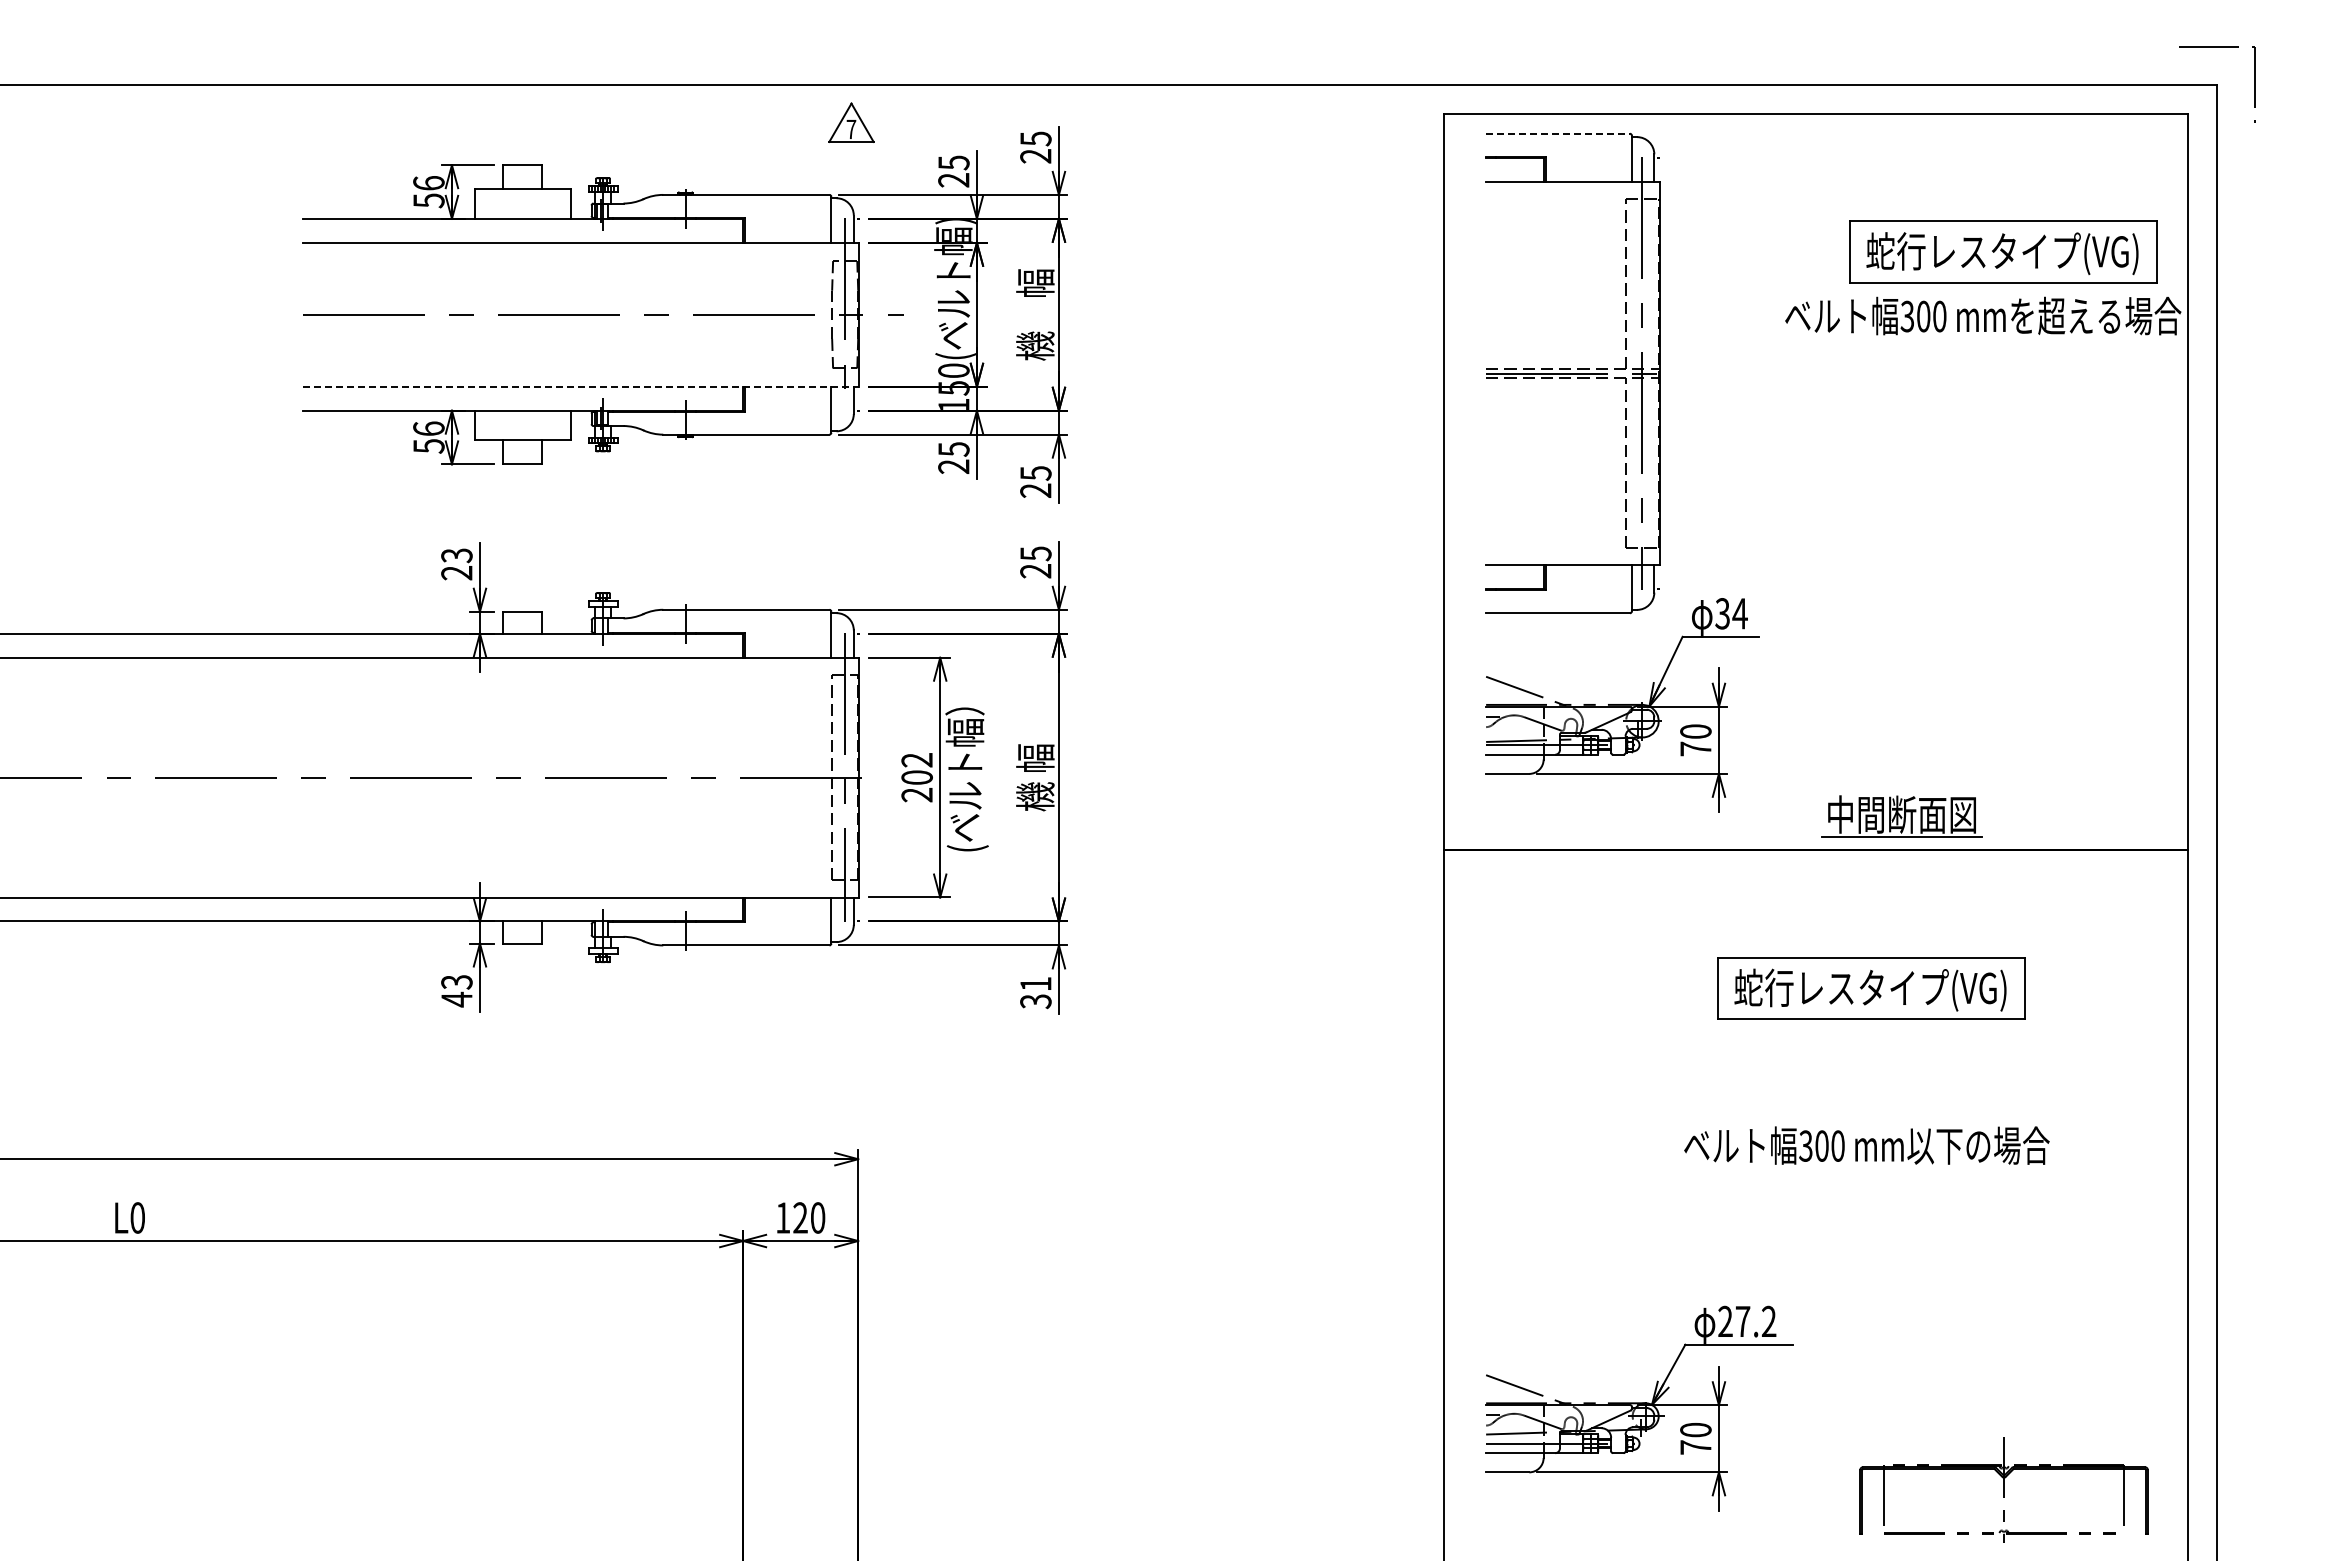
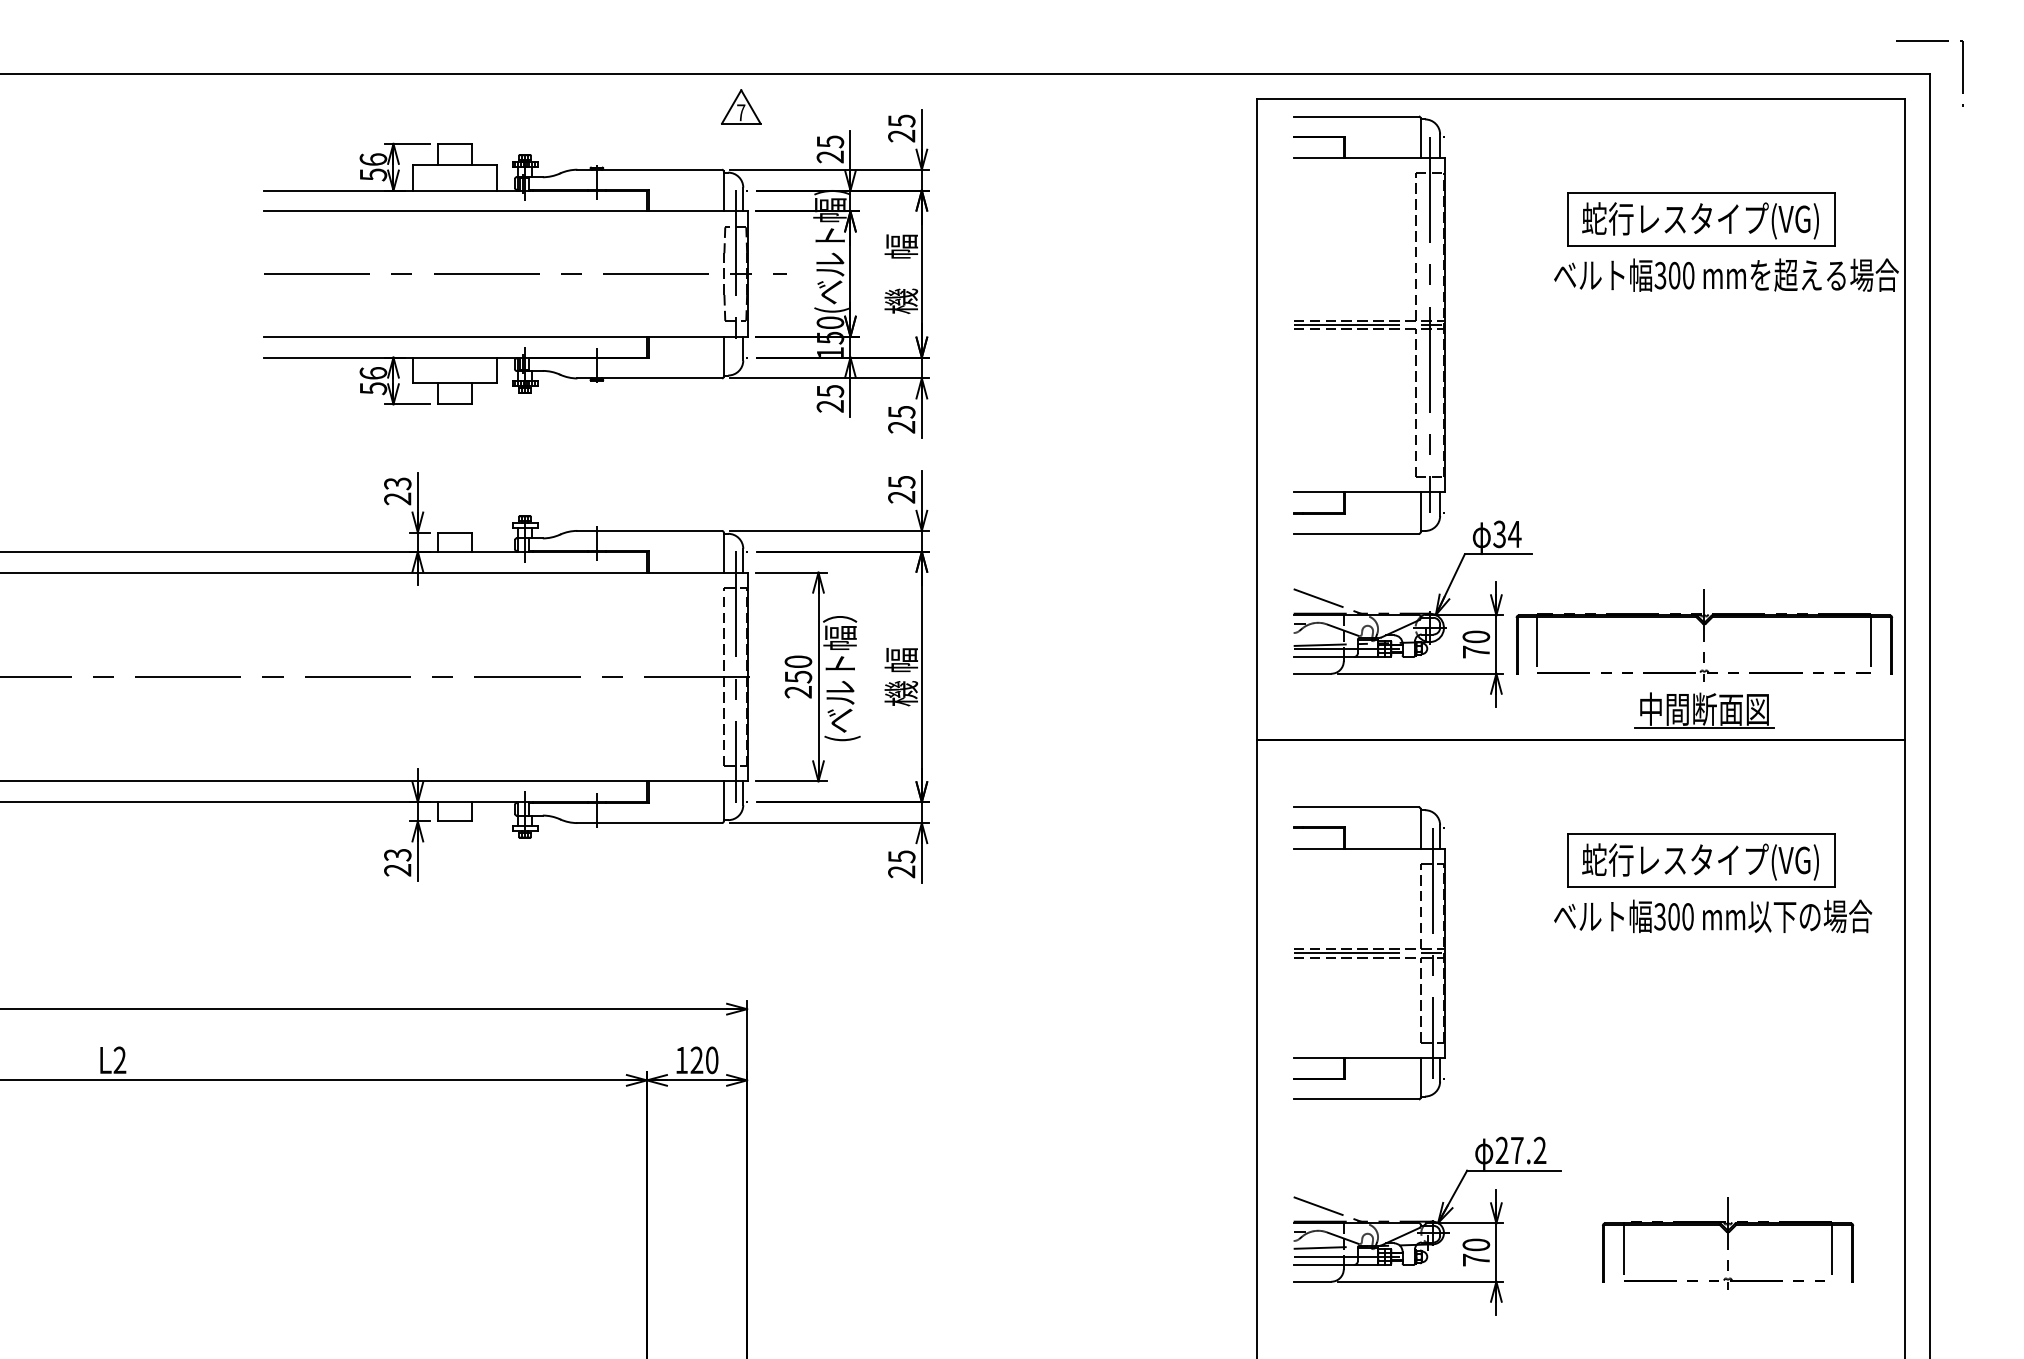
line: (1558, 133) -> (1356, 116), dashed -> solid
part: (2003, 251) -> (1701, 219), moved
line: (581, 386) -> (506, 336), dashed -> solid
part: (1957, 729) -> (1704, 635), added
text: (916, 769) -> (797, 669), 202 -> 250
part: (1901, 816) -> (1704, 710), moved
part: (1871, 988) -> (1701, 860), moved
text: (1035, 993) -> (901, 864), 31 -> 25
text: (456, 999) -> (397, 870), 43 -> 23
part: (1572, 1094) -> (1368, 952), added
text: (1866, 1145) -> (1712, 916), moved
text: (137, 1217) -> (119, 1059), L0 -> L2
part: (2003, 1489) -> (1727, 1242), moved

